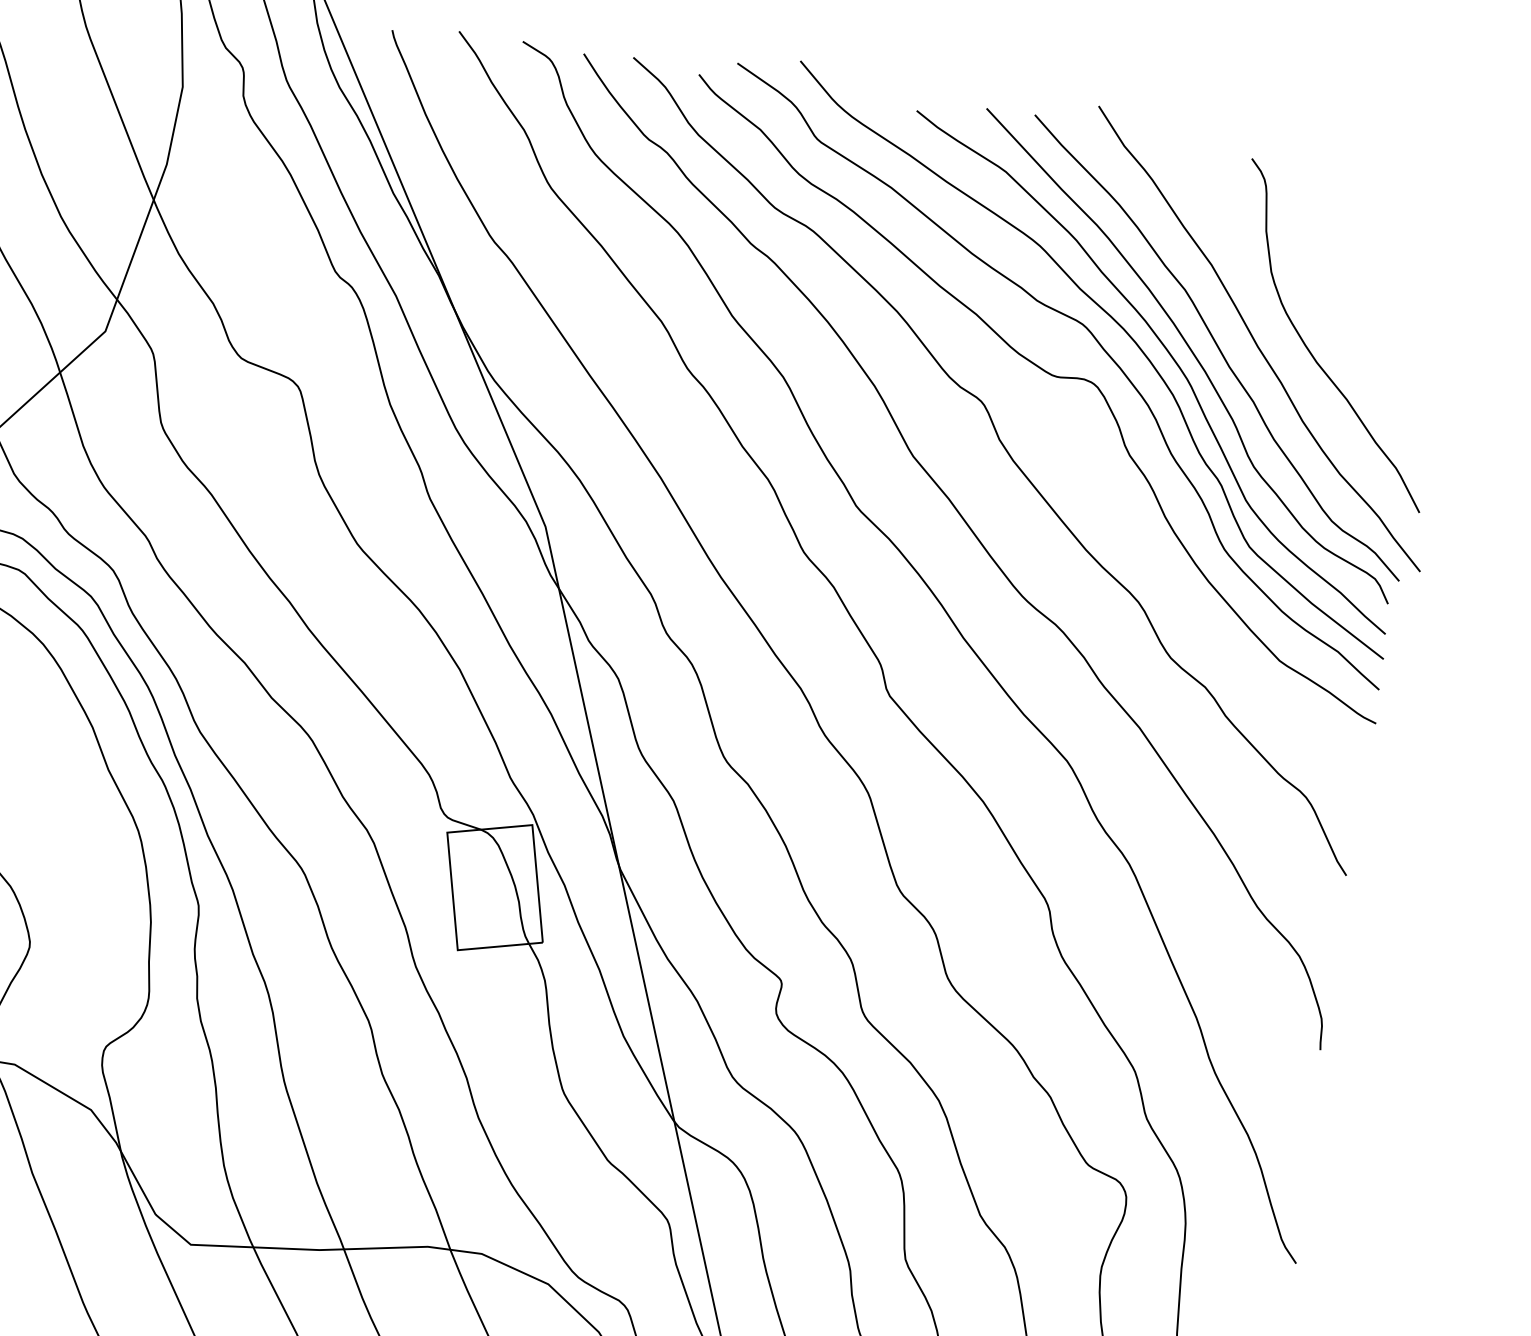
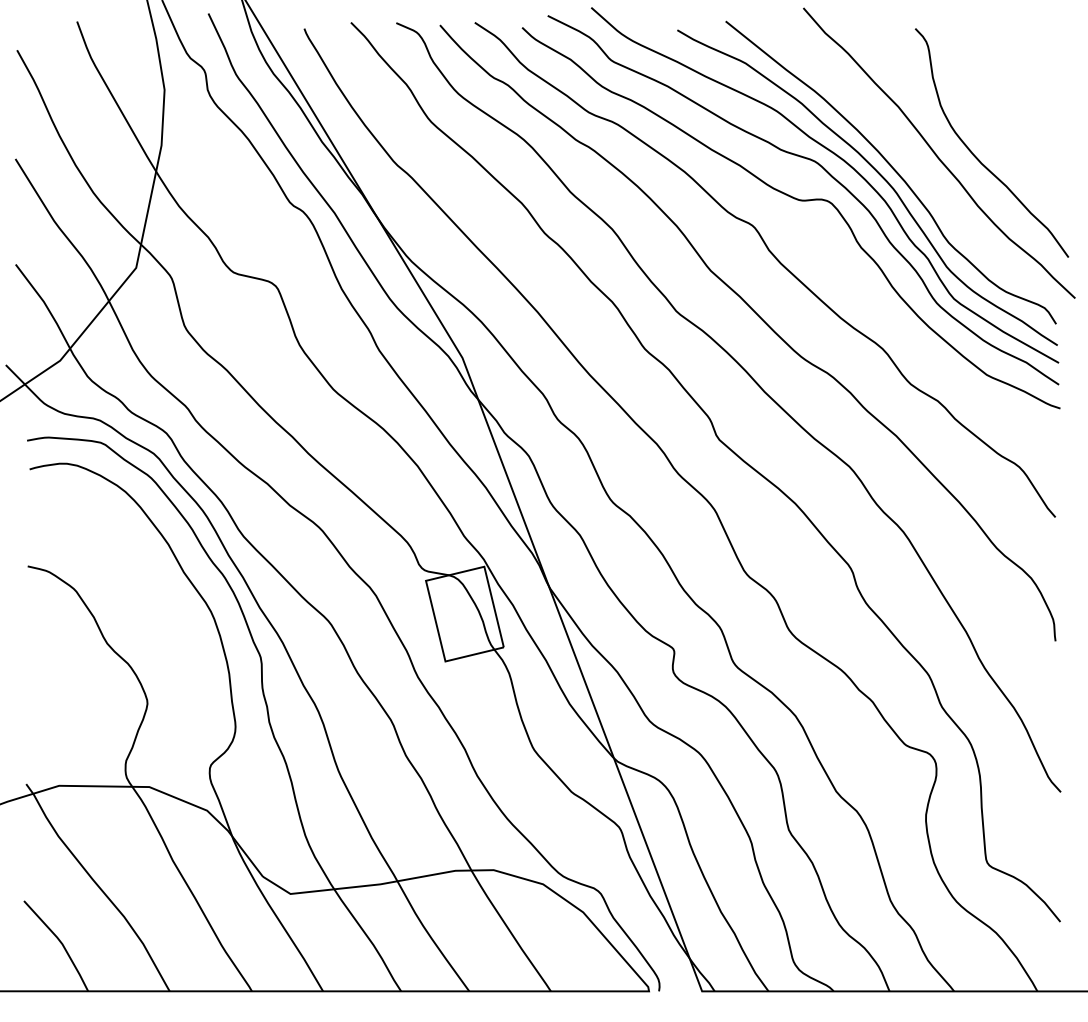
curve: (1216, 347) -> (910, 163), removed

